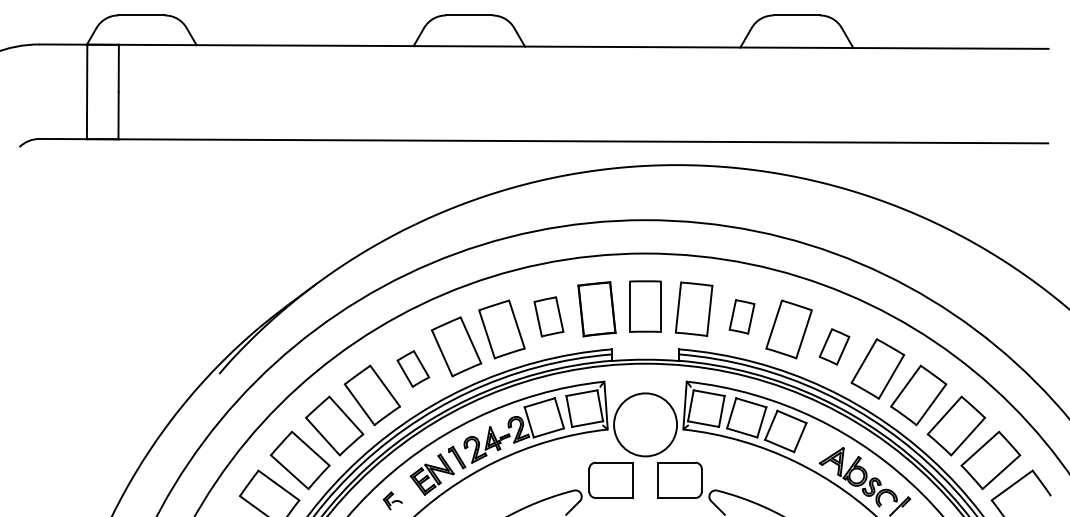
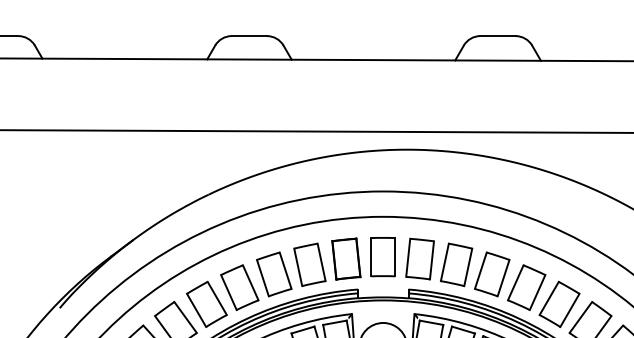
part: (548, 316) -> (309, 264), size x1.43
part: (741, 316) -> (456, 264), size x1.67
part: (834, 346) -> (526, 287), size x1.67
part: (413, 368) -> (207, 304), size x1.67

